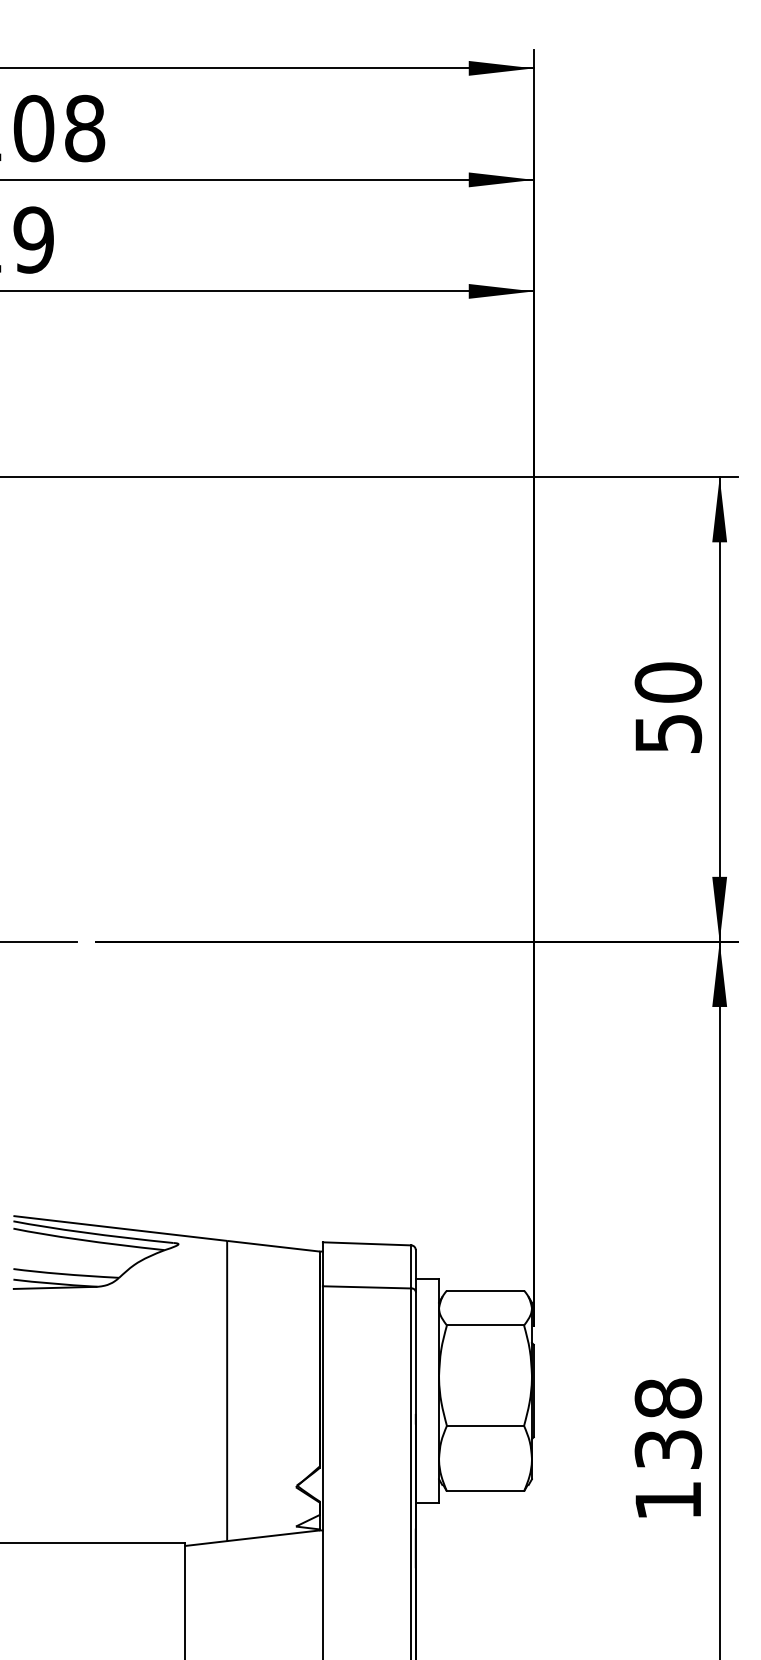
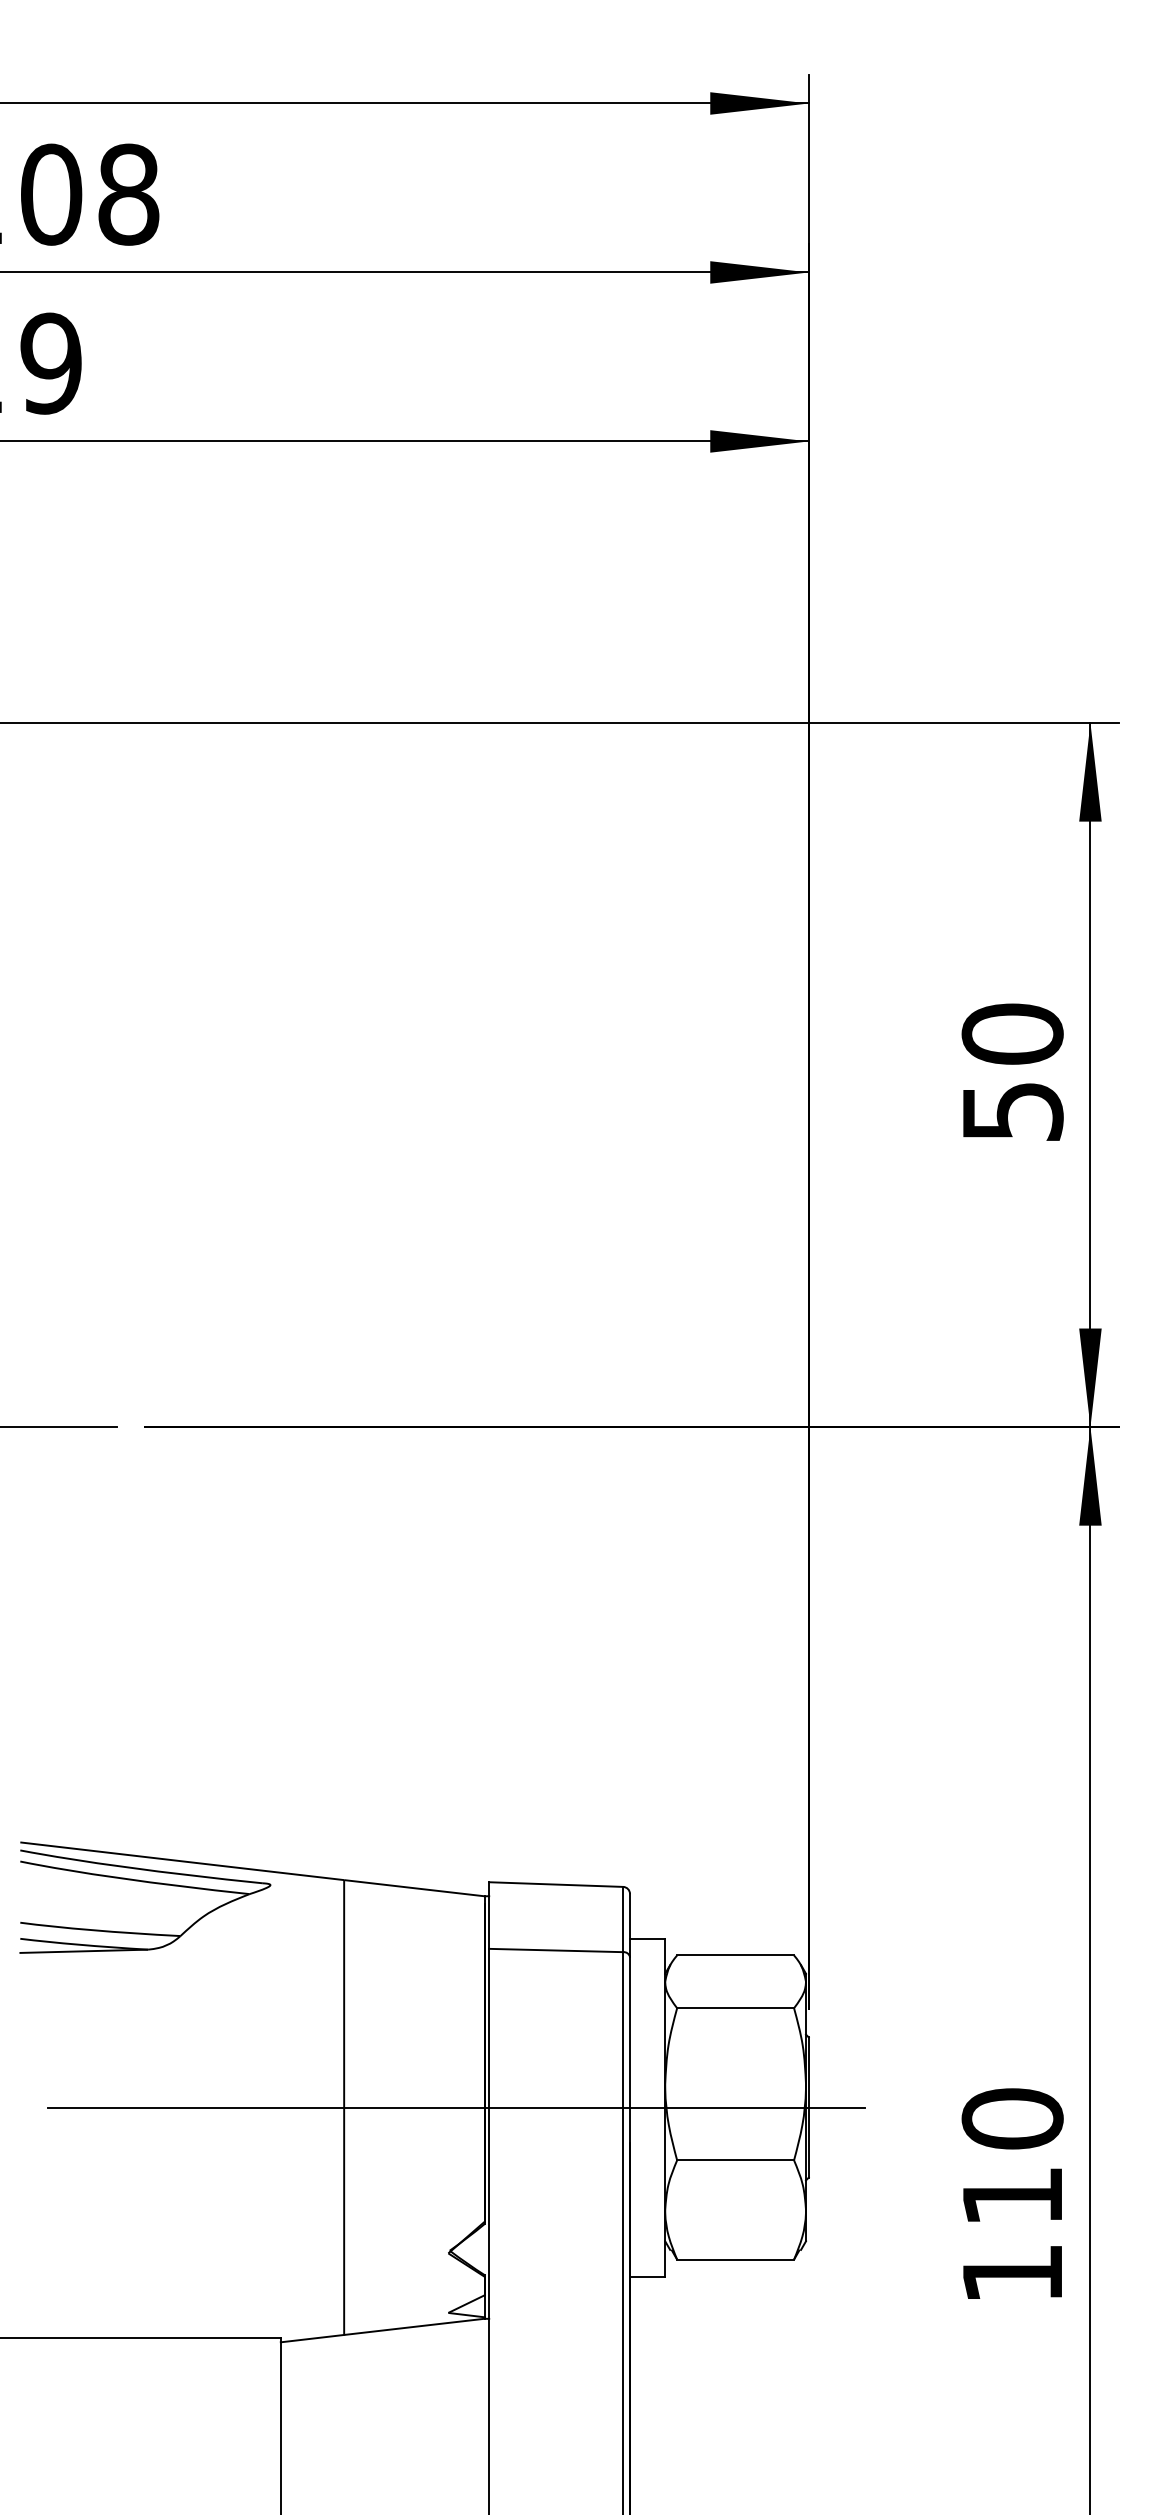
line: (301, 1391) -> (456, 2108), added
text: (668, 1423) -> (1012, 2156), 138 -> 110

